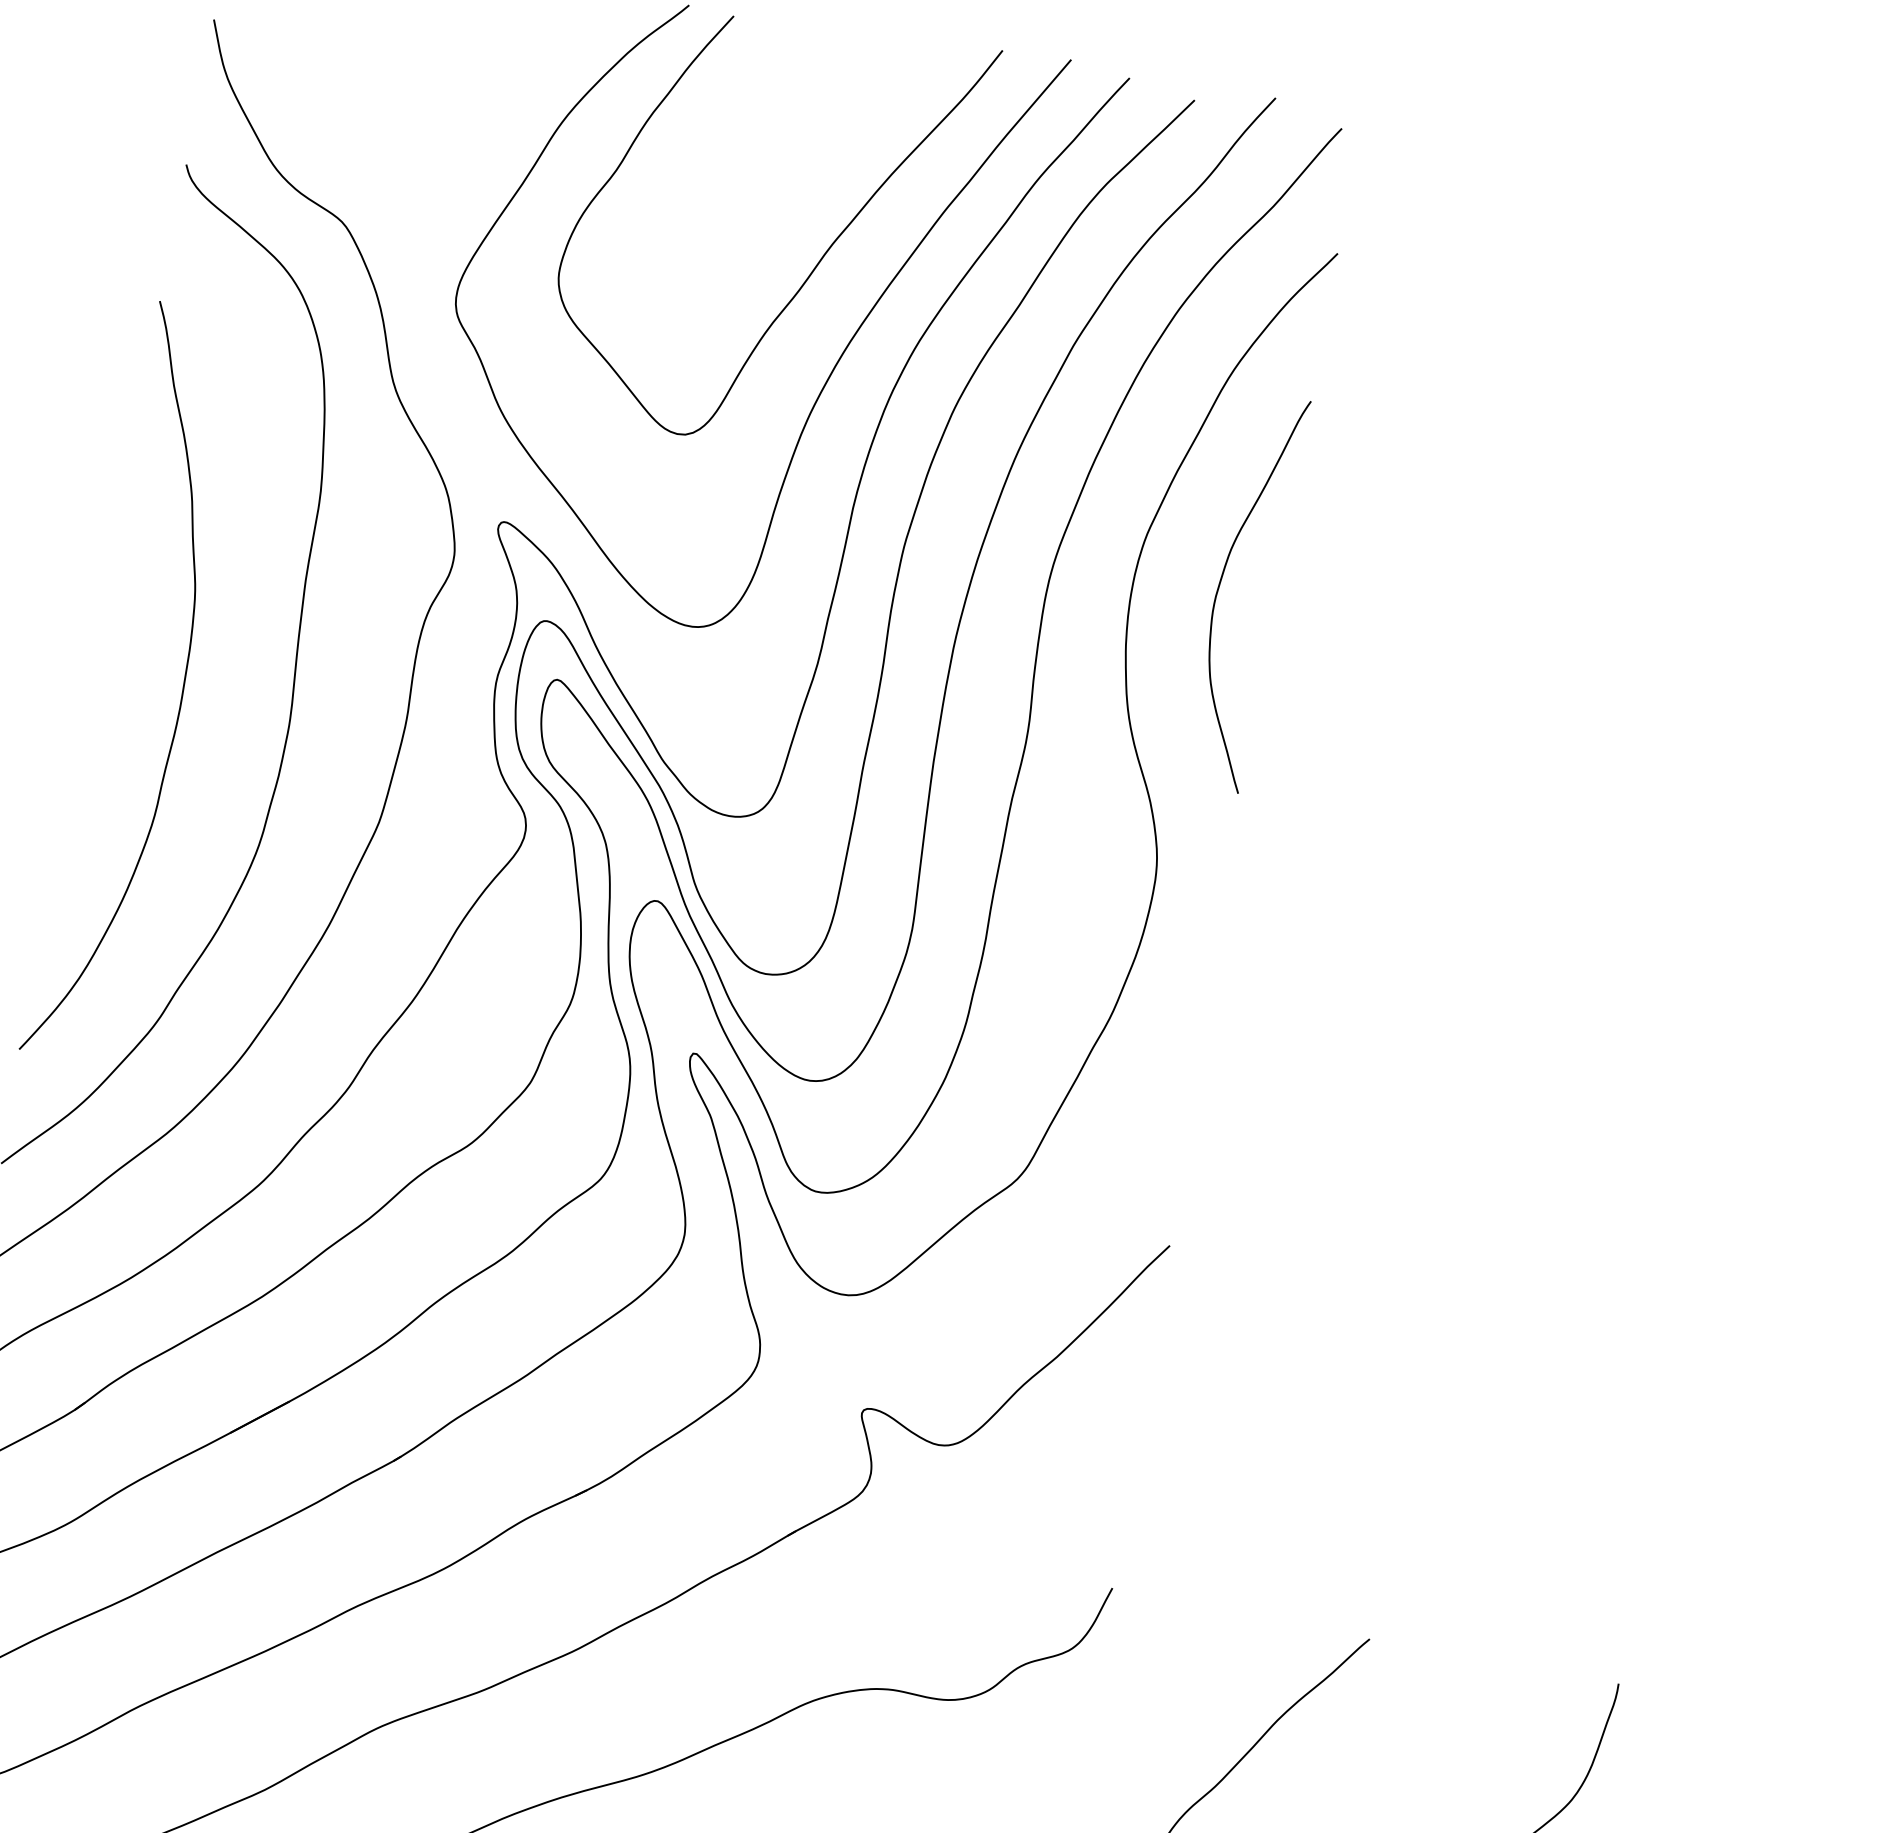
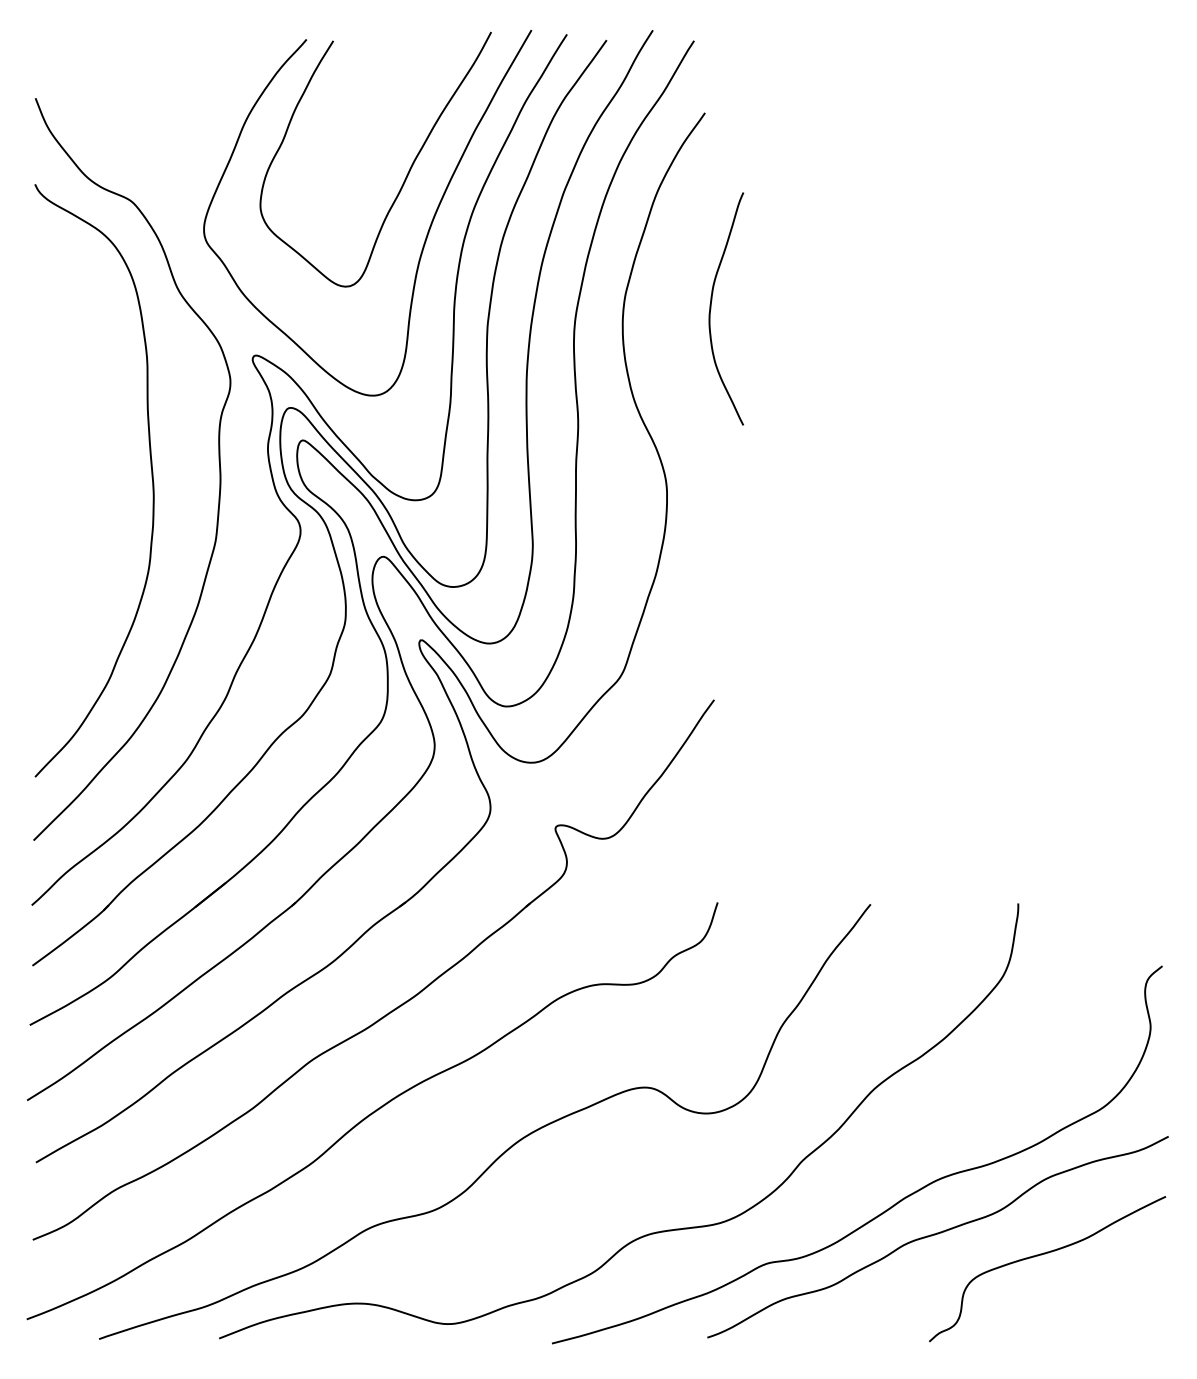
curve: (1220, 586) -> (711, 308), moved
curve: (181, 692) -> (88, 487), removed

